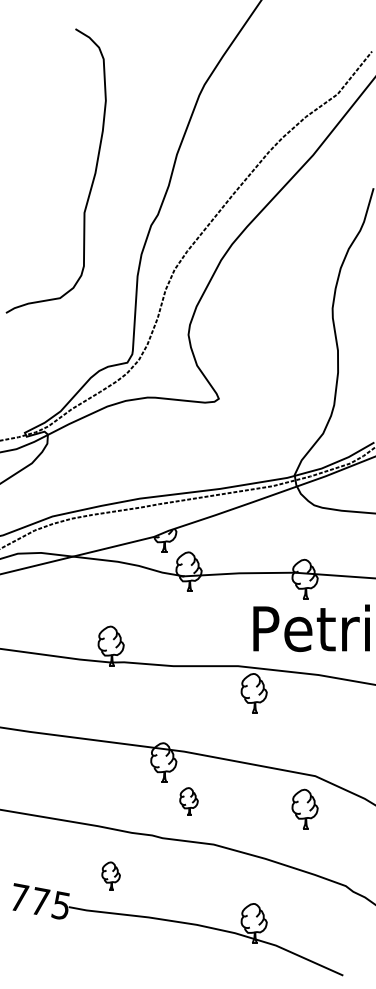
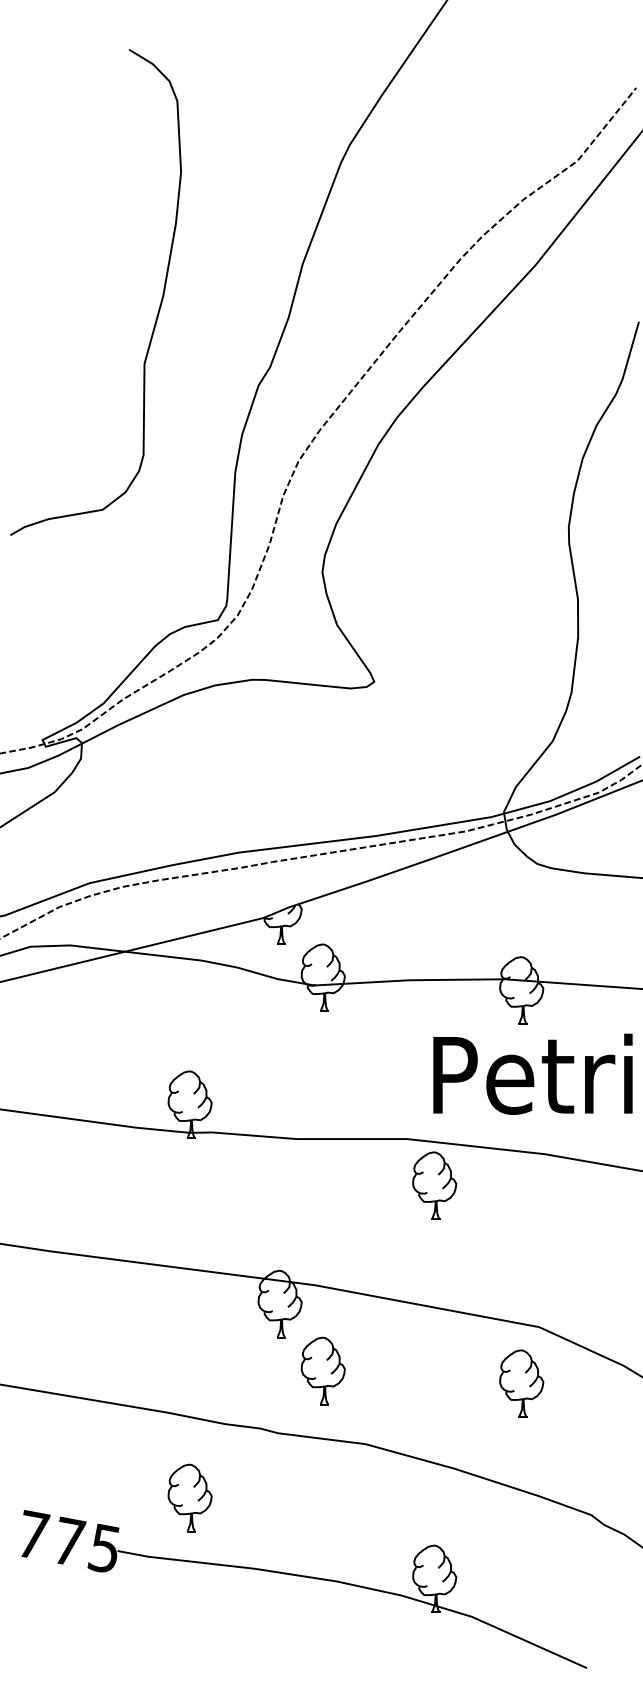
part: (188, 801) -> (322, 1370), size x1.43
part: (110, 875) -> (188, 1497), size x1.43

